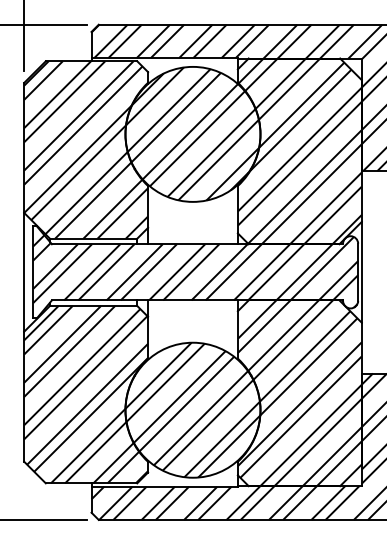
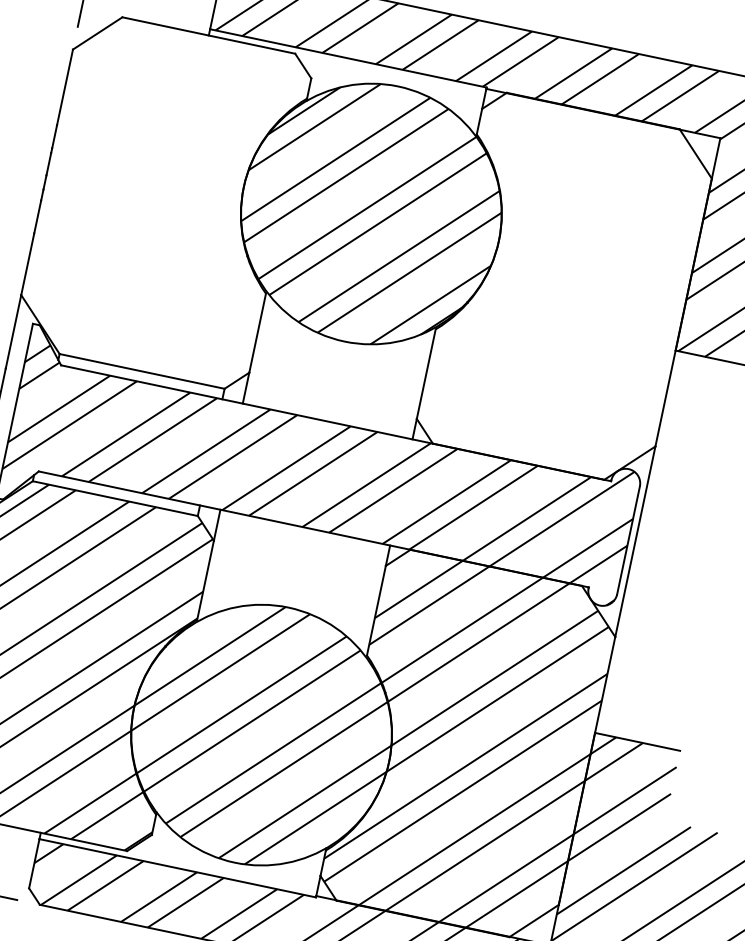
hatch: (86, 149) -> (164, 200), removed
hatch: (299, 151) -> (565, 288), removed

